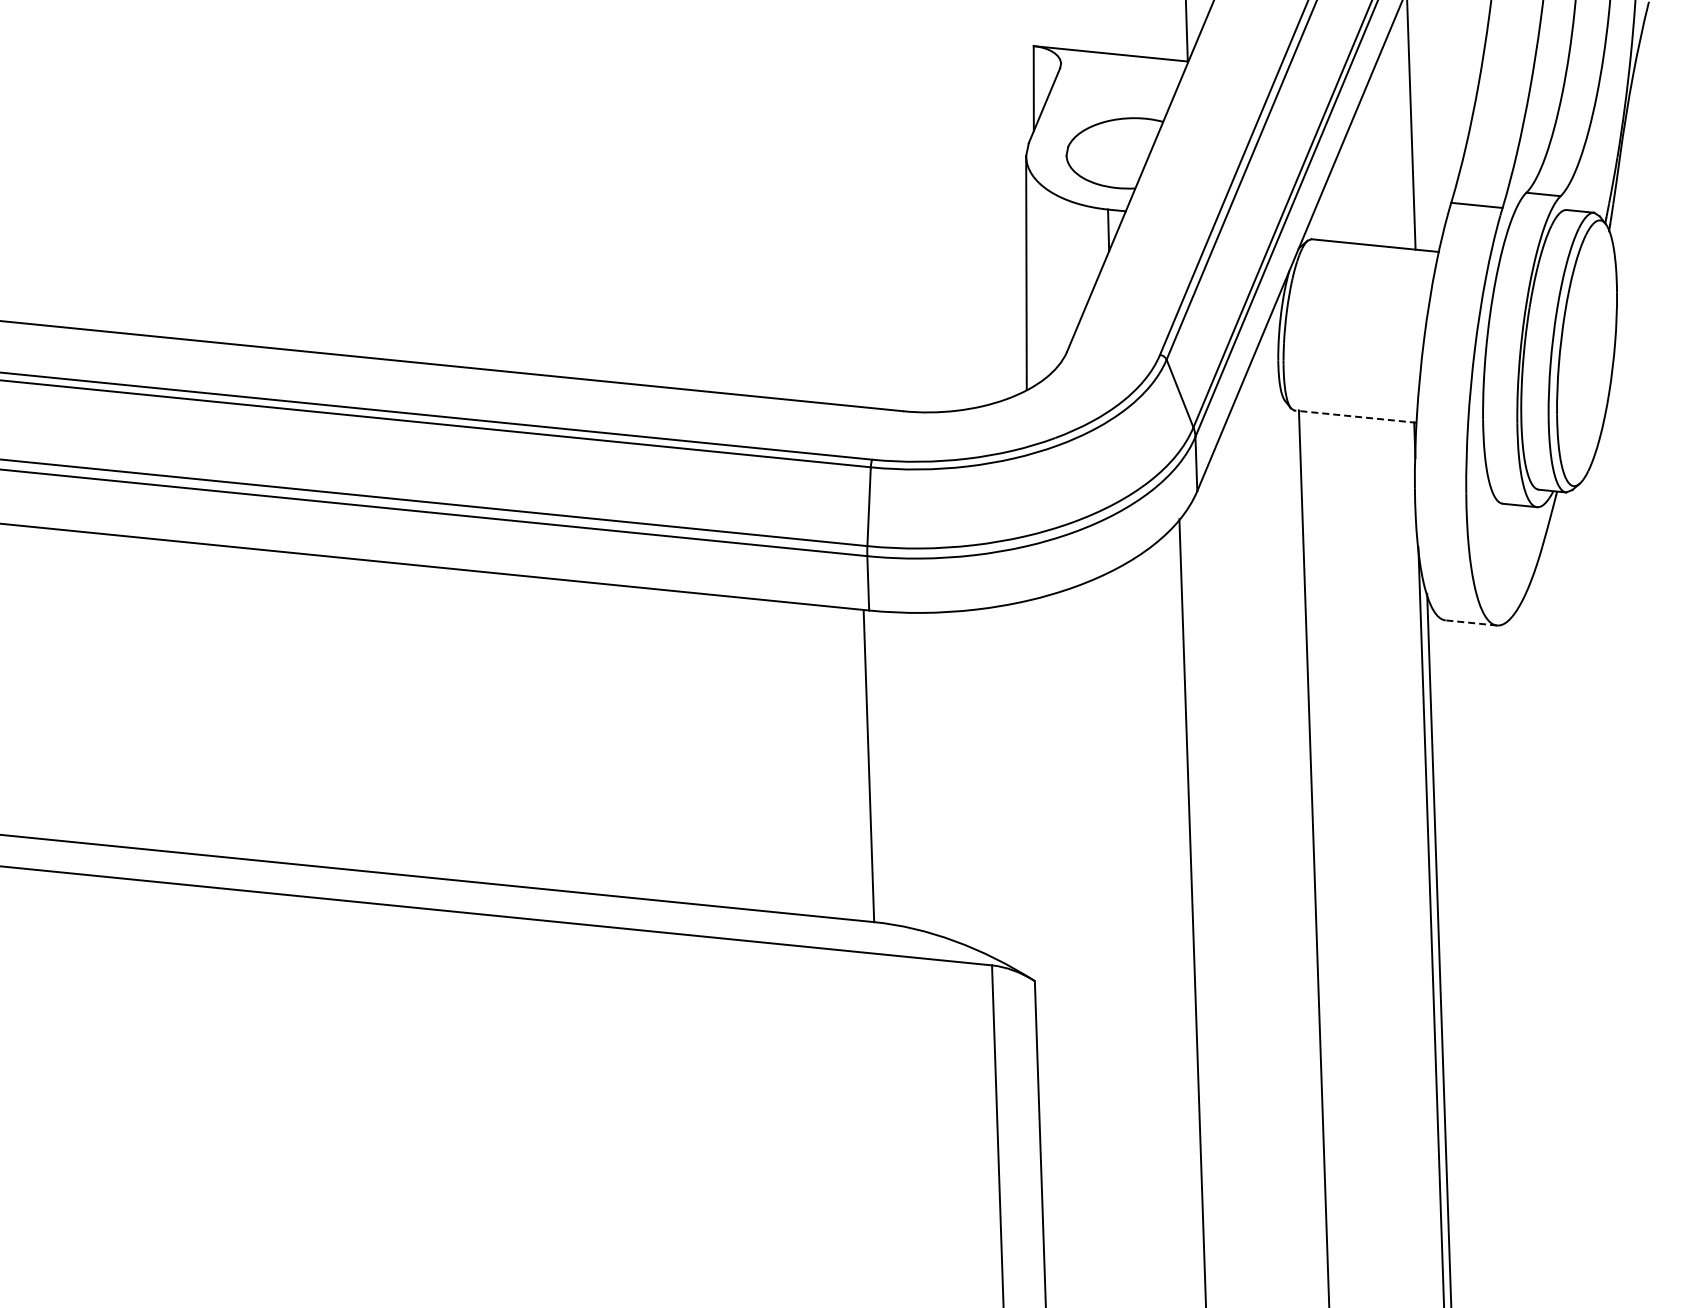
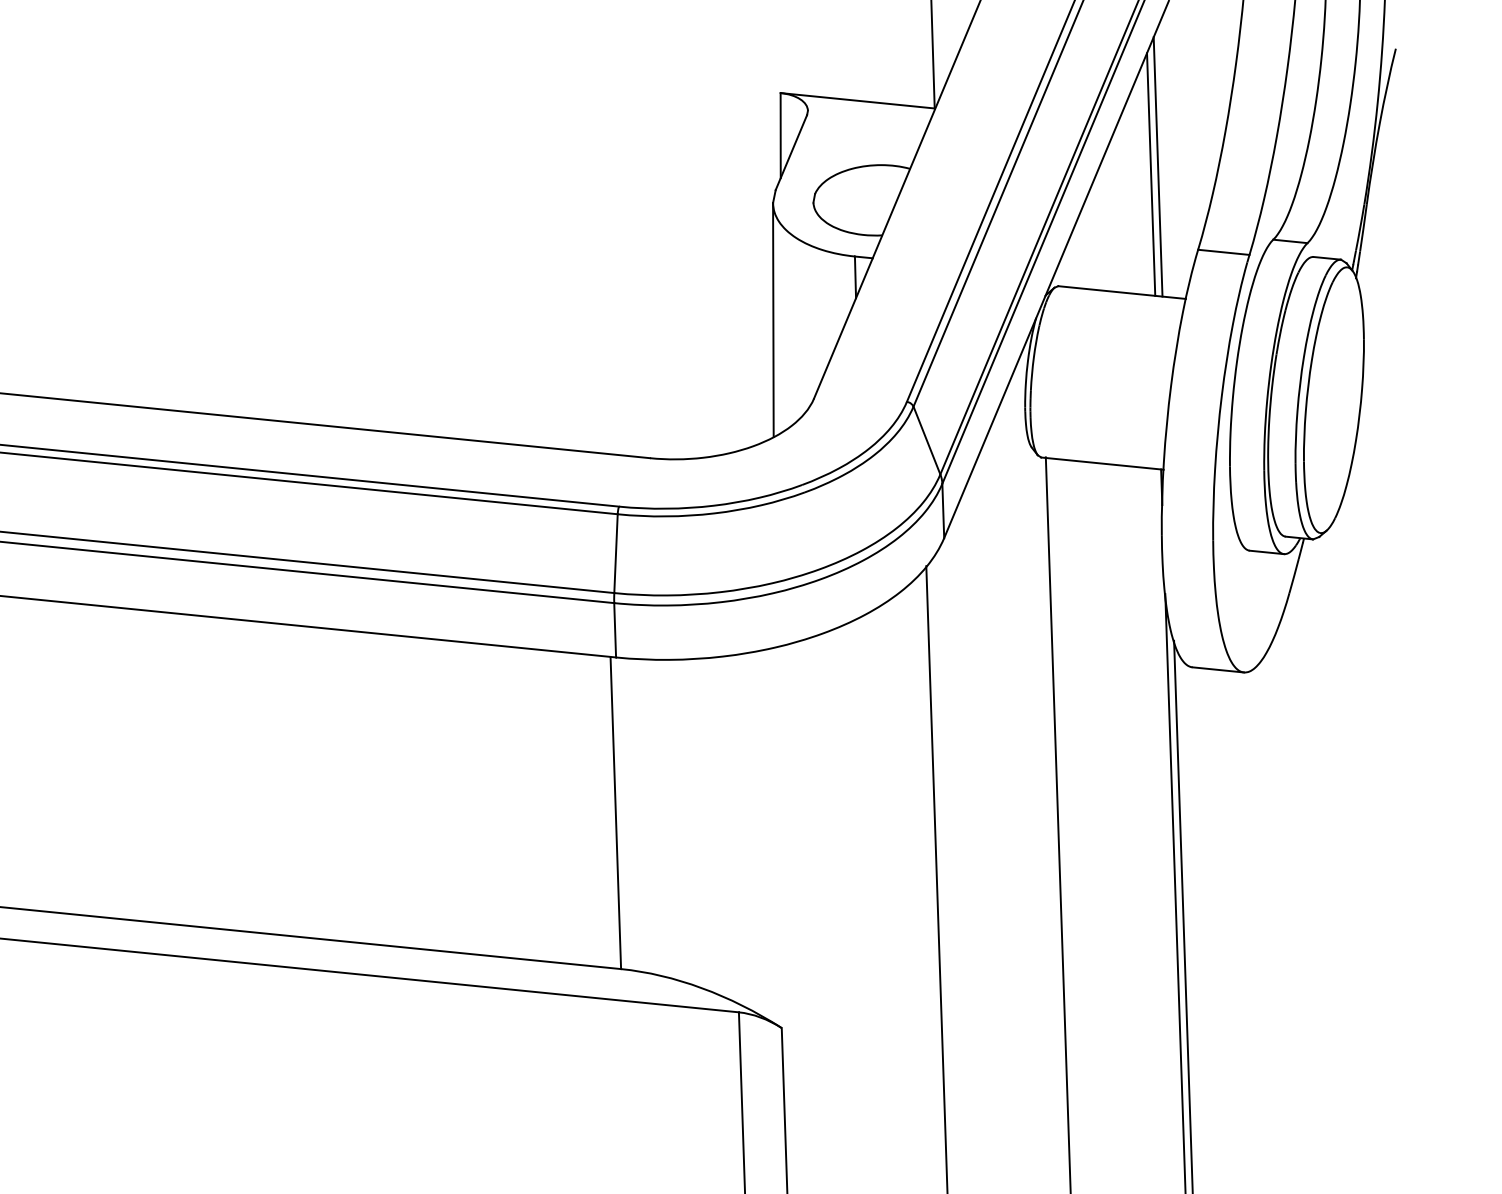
line: (1404, 127) -> (1151, 174), added
line: (1355, 416) -> (1102, 463), dashed -> solid
line: (1471, 622) -> (1218, 669), dashed -> solid

